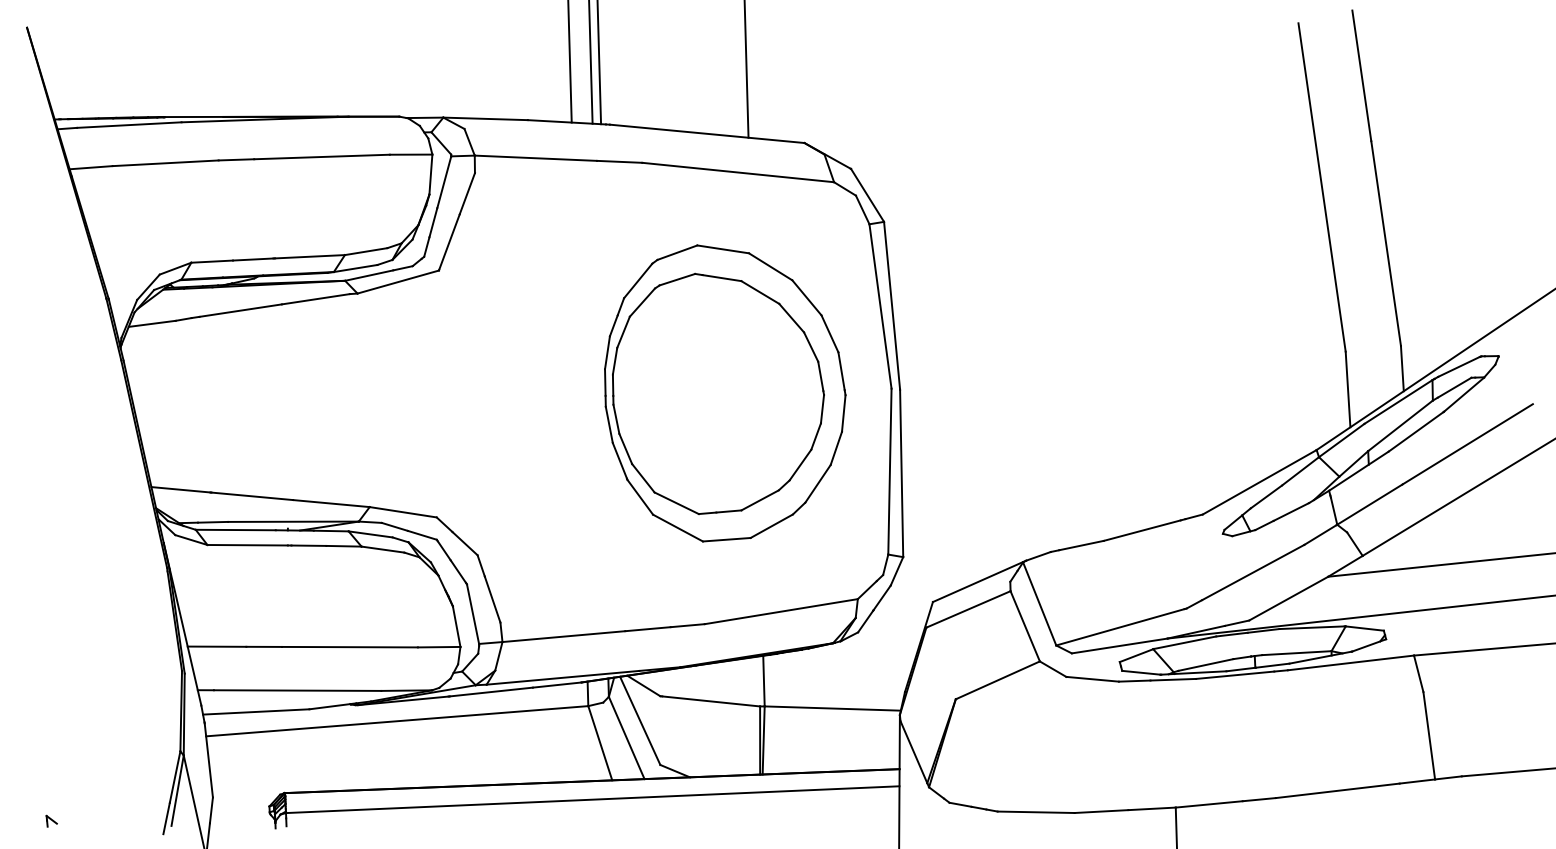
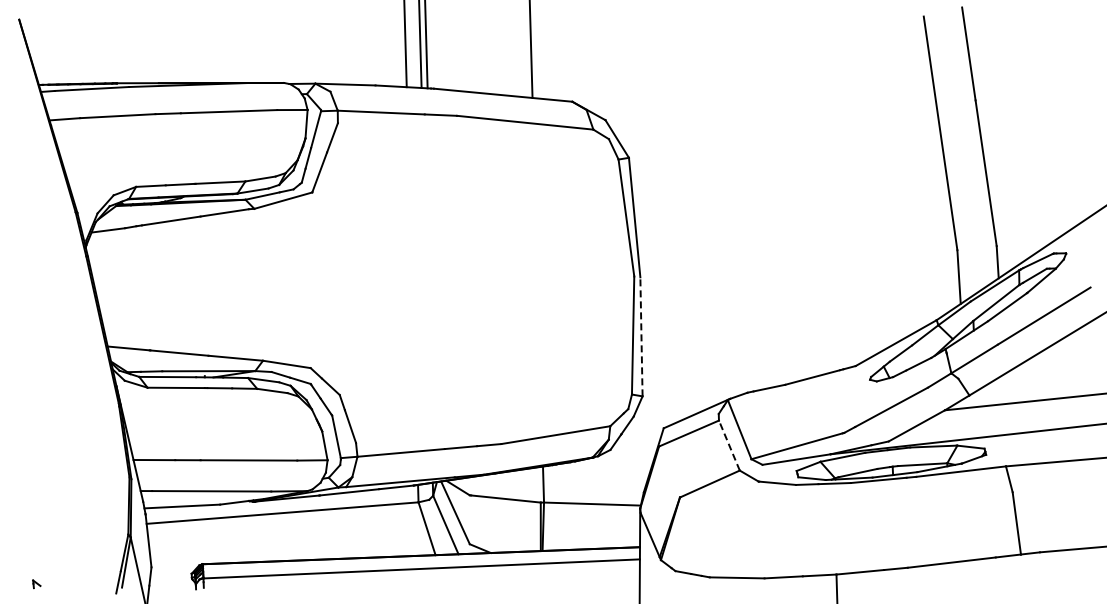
part: (724, 392) -> (515, 279), removed
line: (901, 472) -> (641, 336), solid -> dashed
line: (1025, 626) -> (729, 445), solid -> dashed

